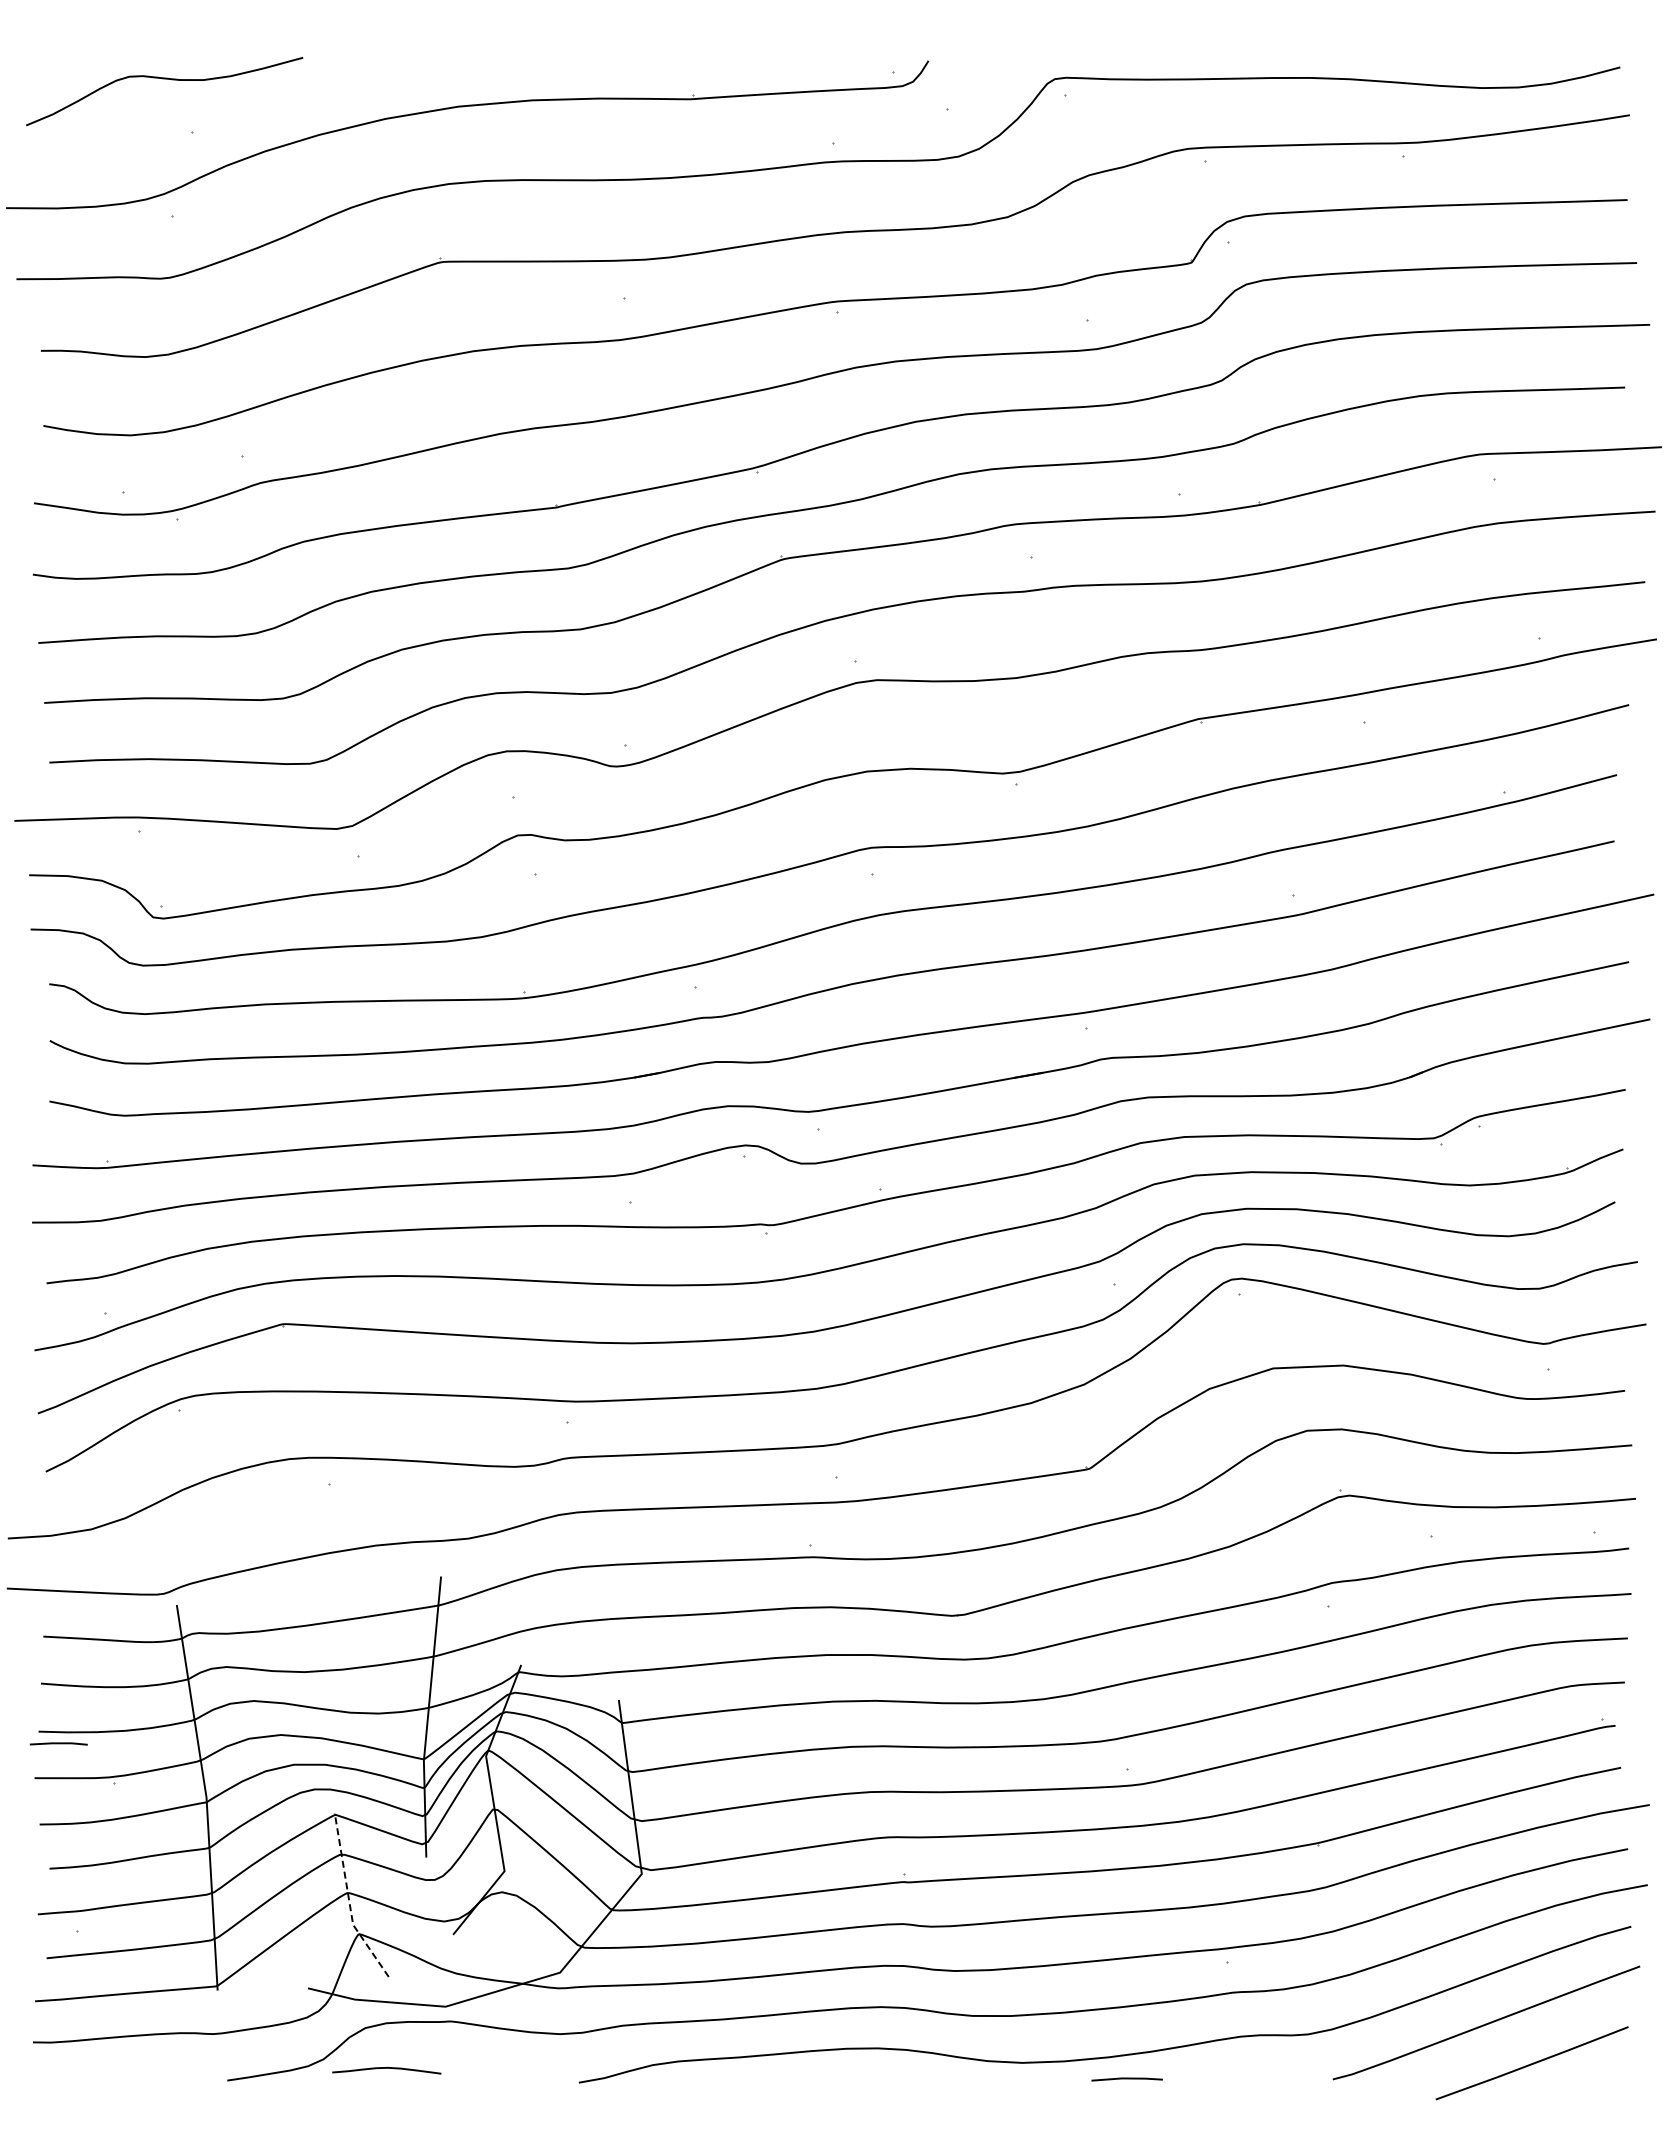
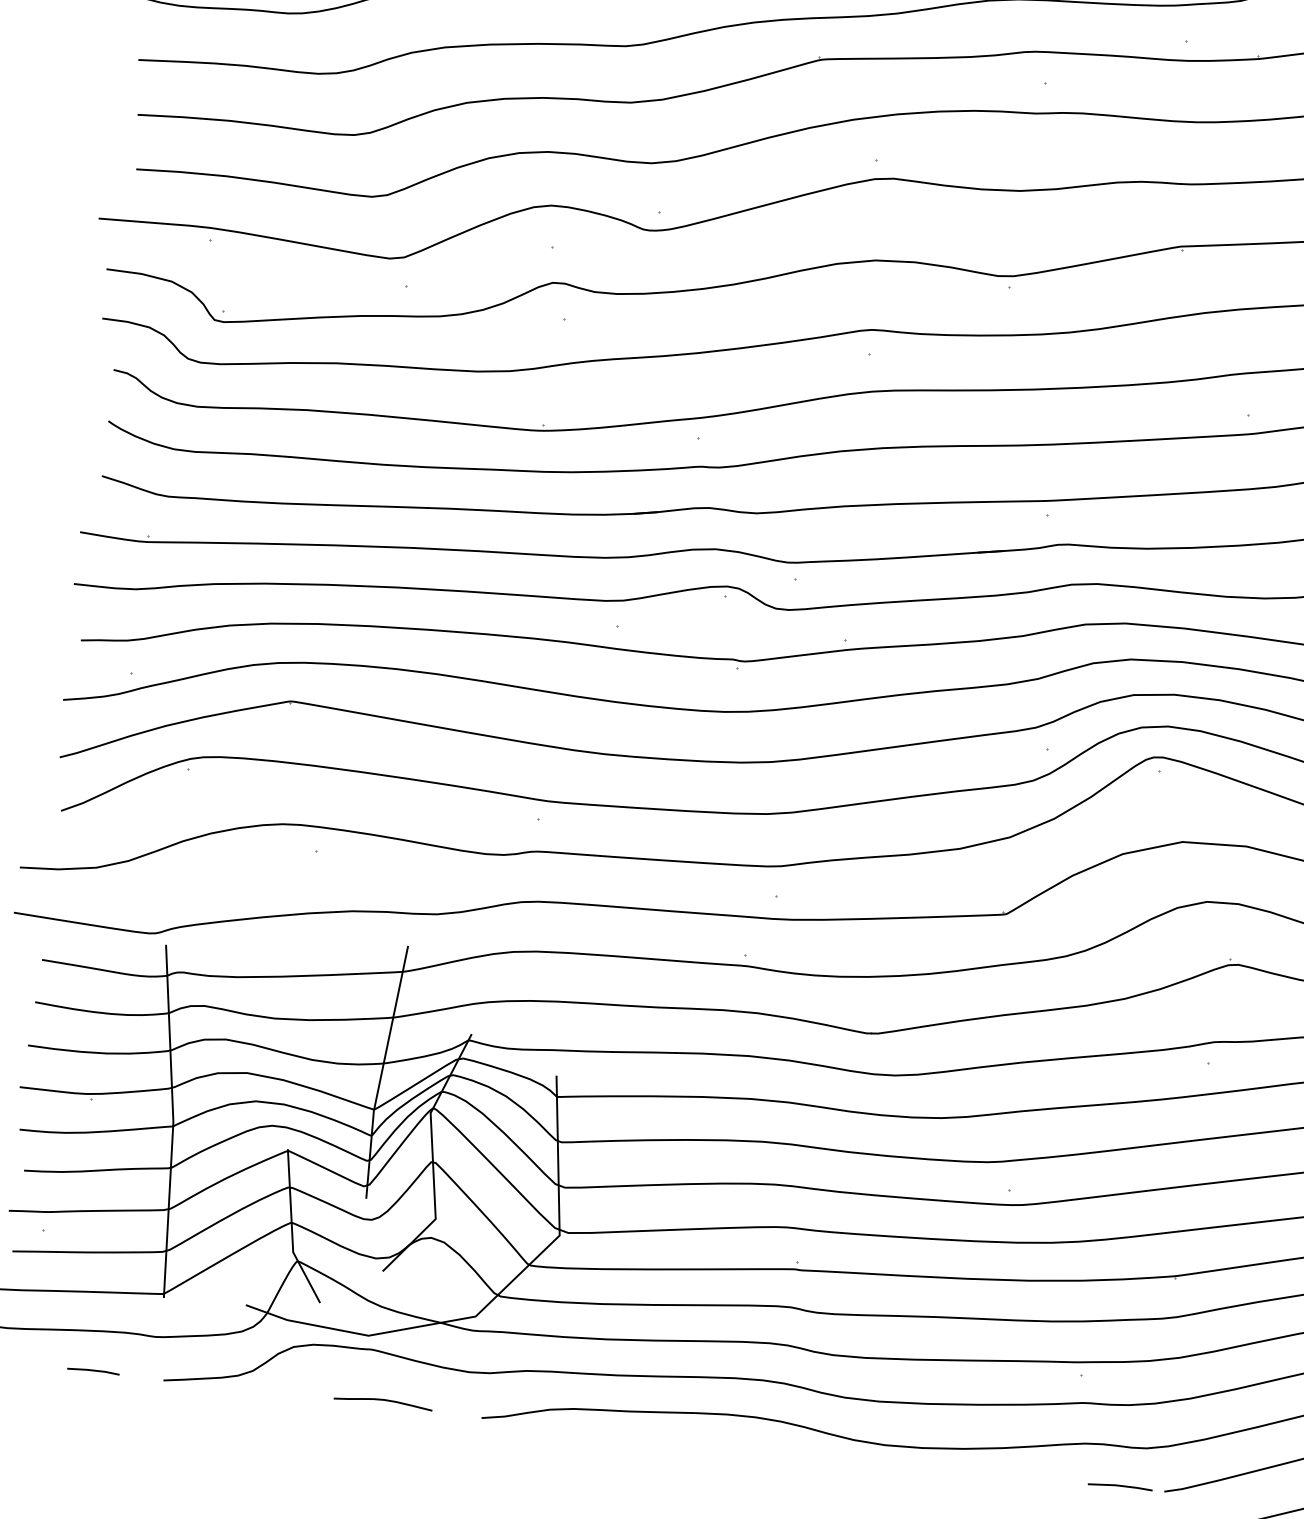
line: (58, 1743) -> (93, 1370), moved
line: (349, 1900) -> (292, 1229), dashed -> solid
curve: (386, 2068) -> (383, 1400), moved
line: (1126, 2079) -> (1119, 1486), moved

